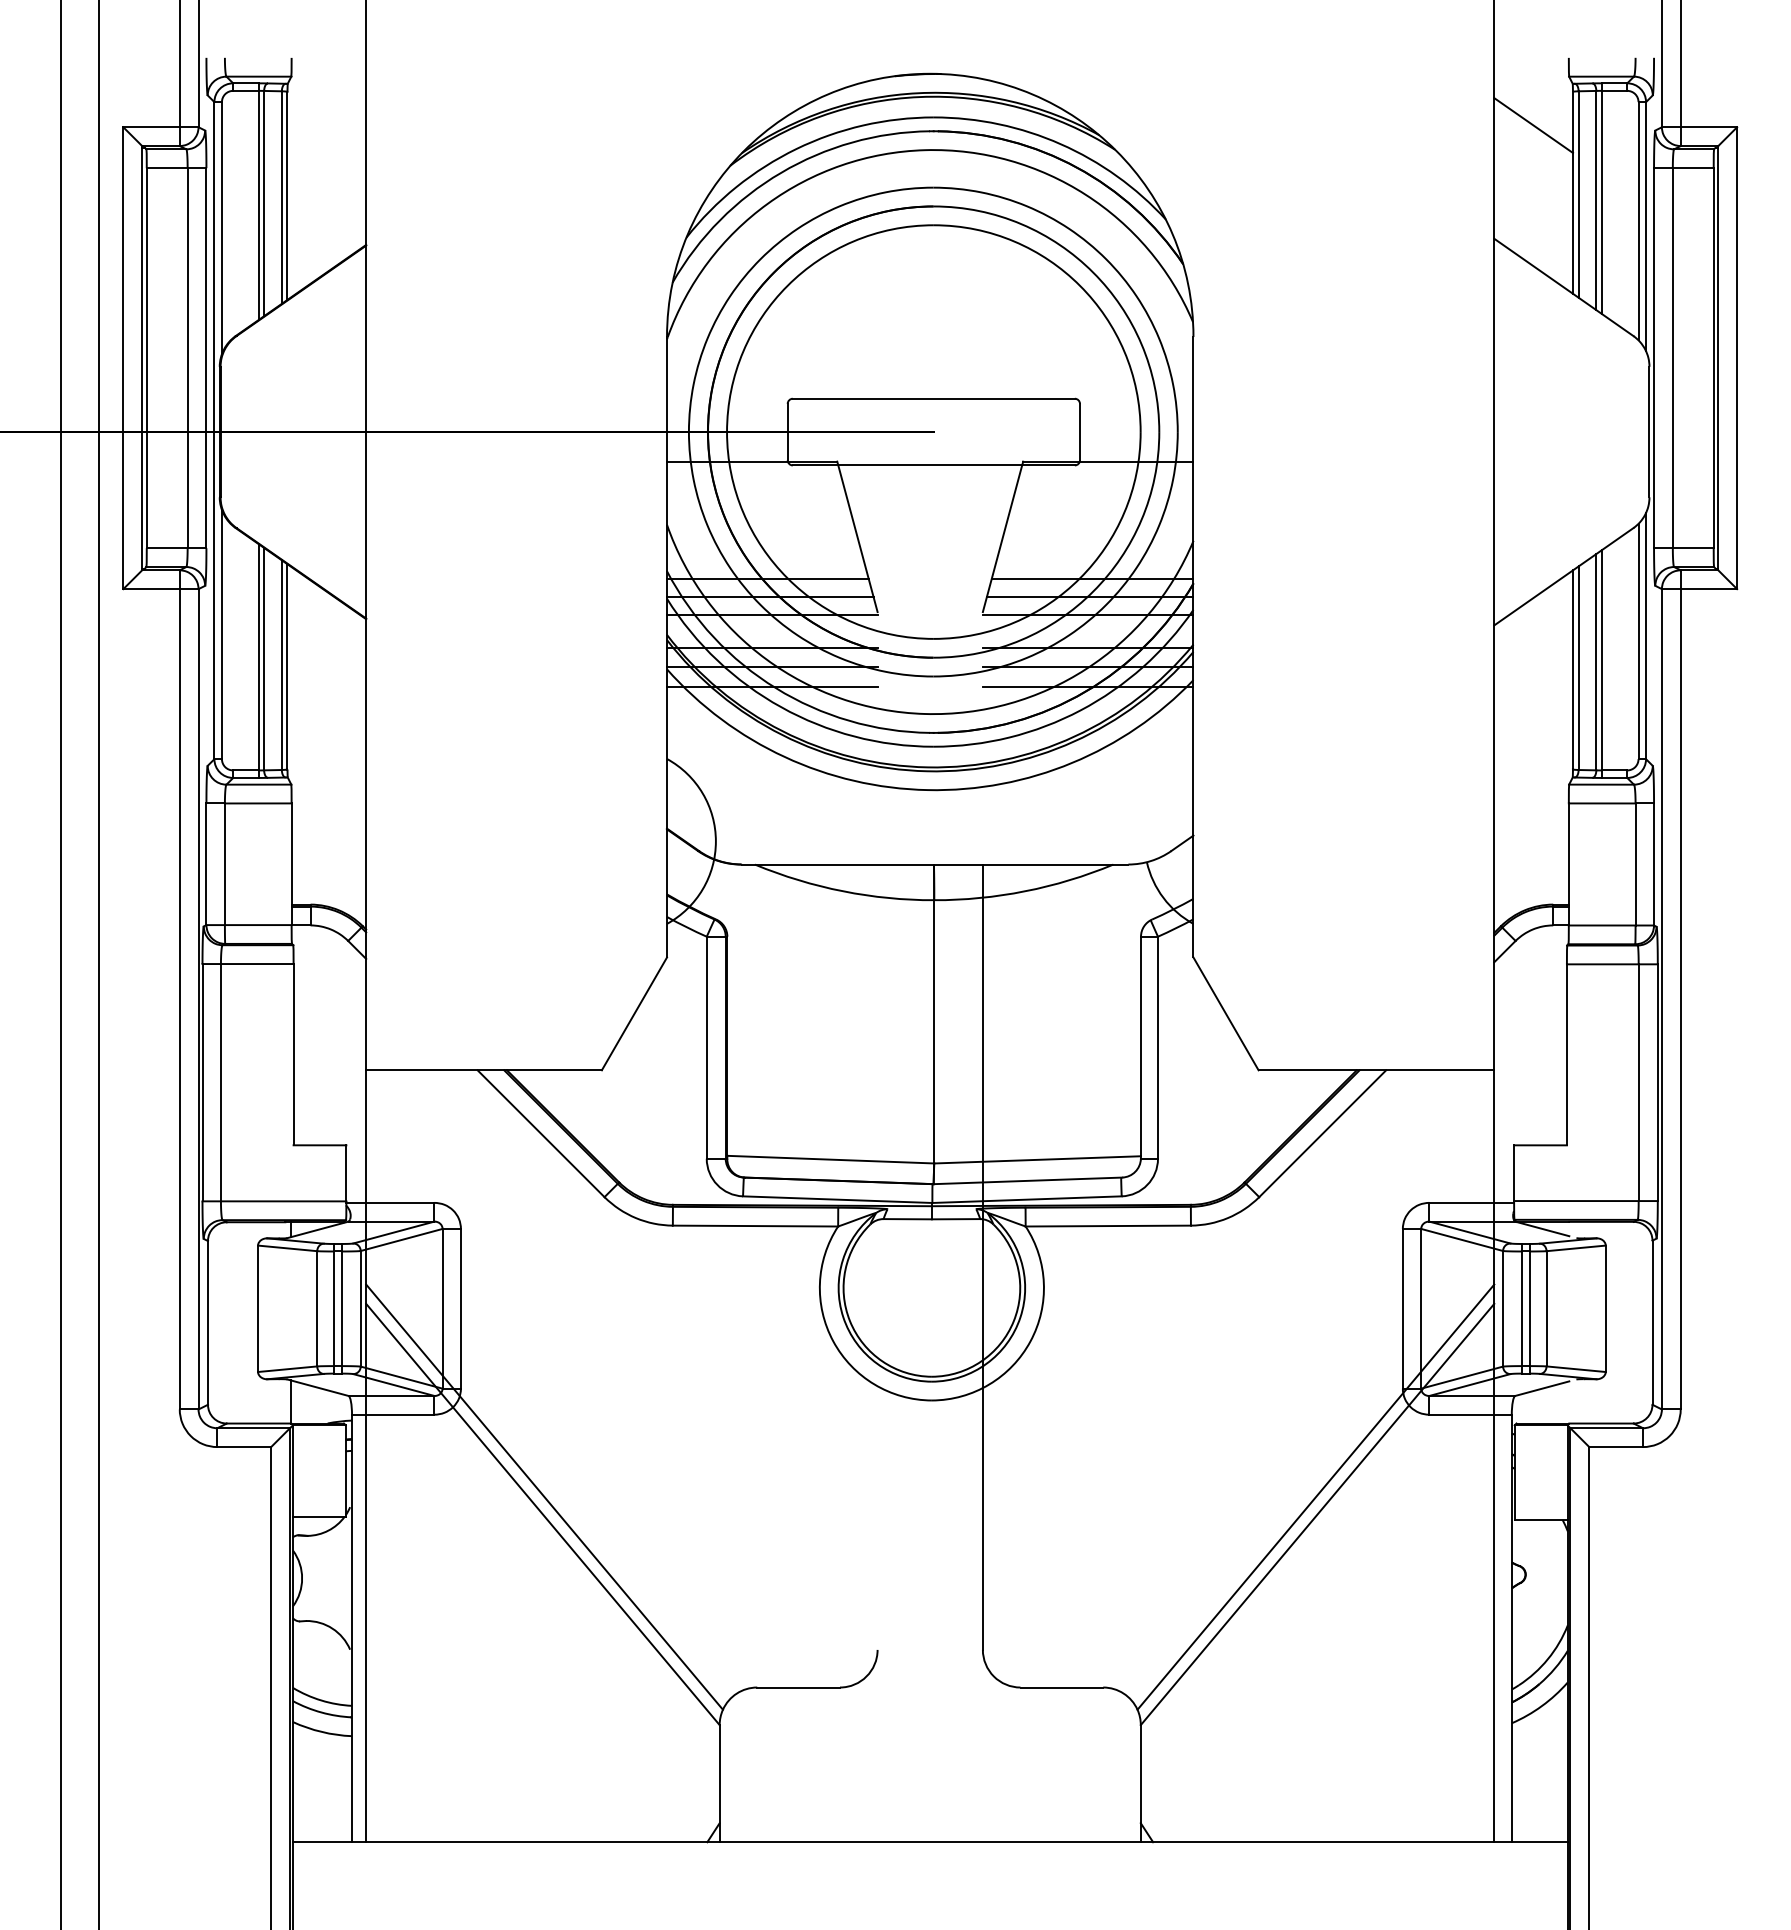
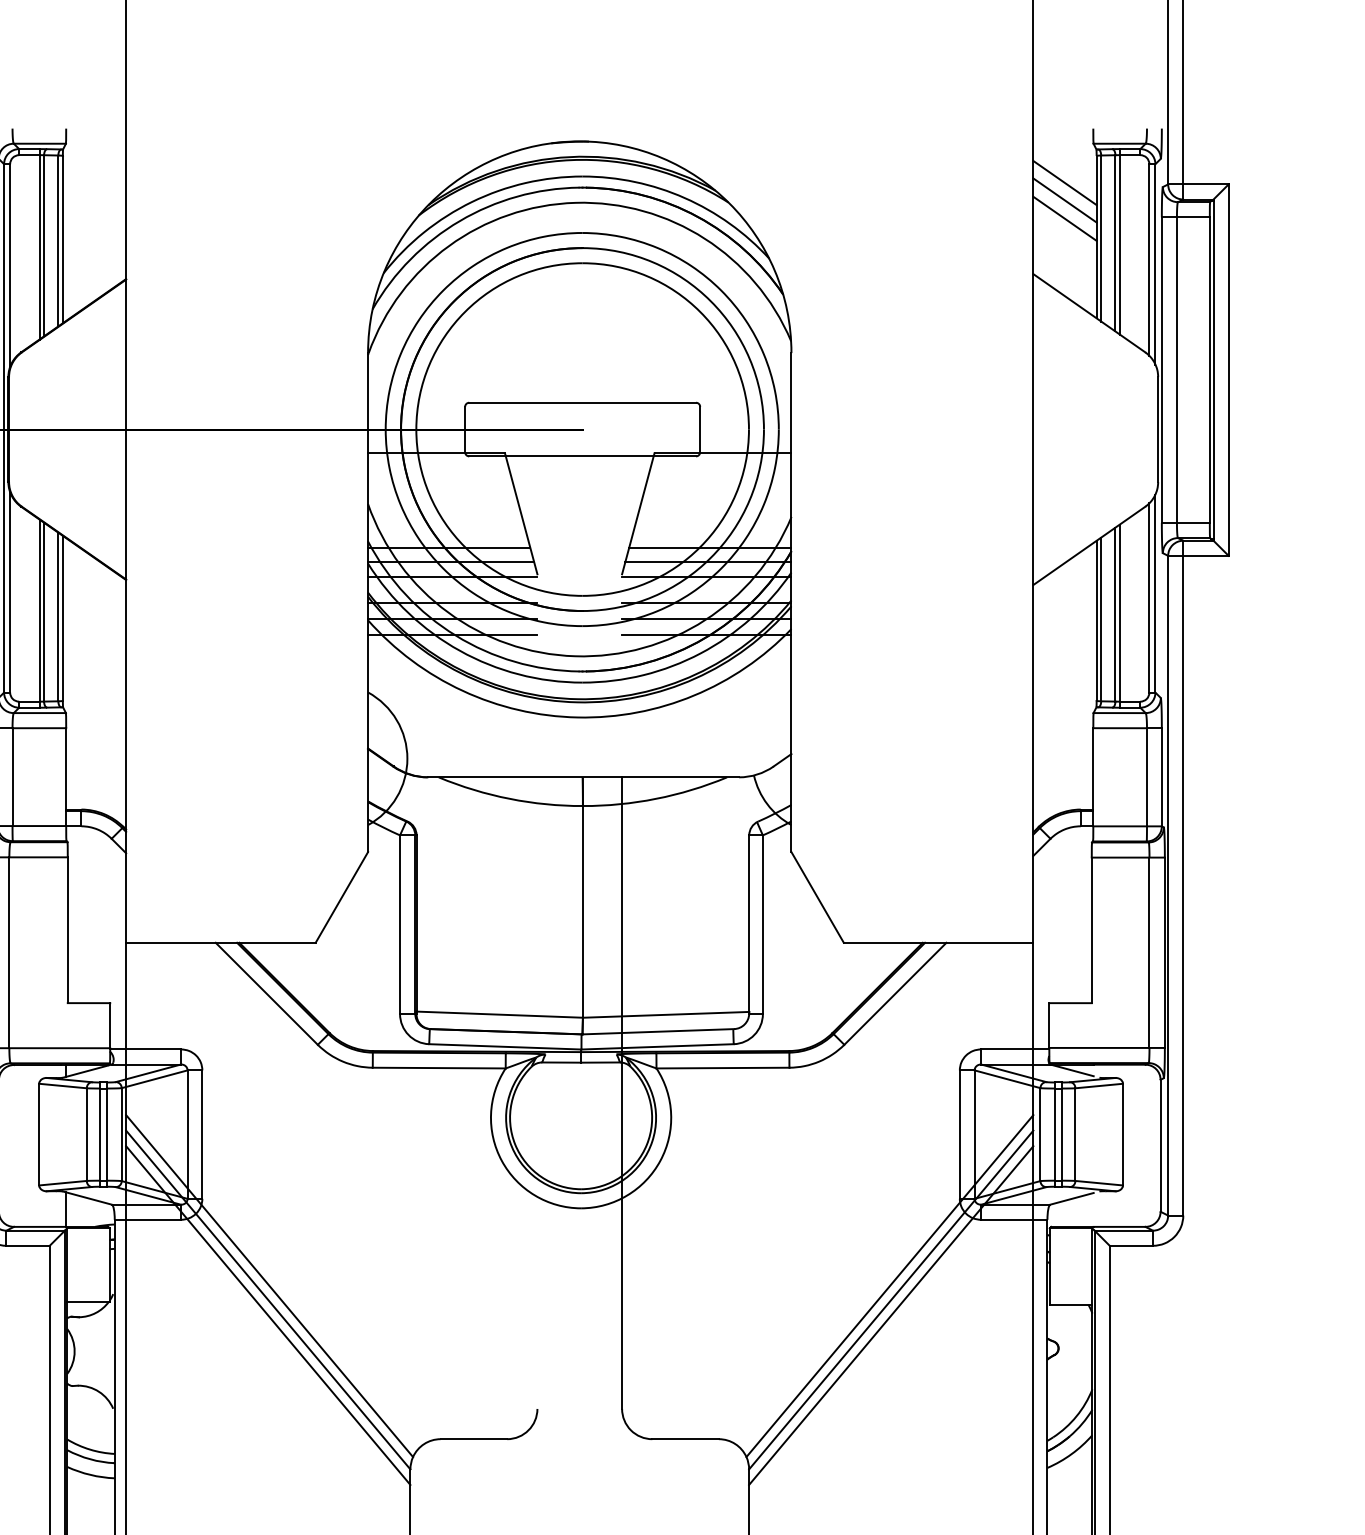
line: (1533, 146) -> (1064, 199), added
line: (1533, 169) -> (1064, 218), added
line: (542, 1533) -> (267, 1315), added
line: (1317, 1533) -> (891, 1315), added

